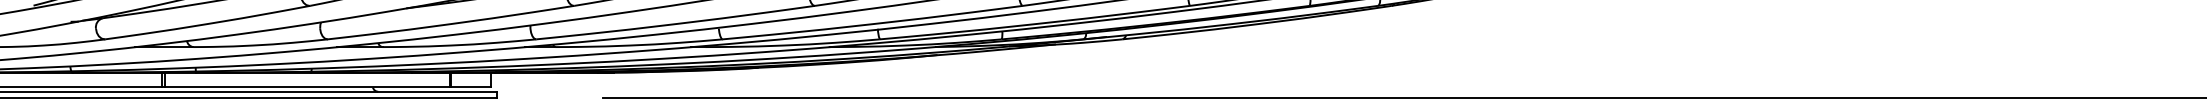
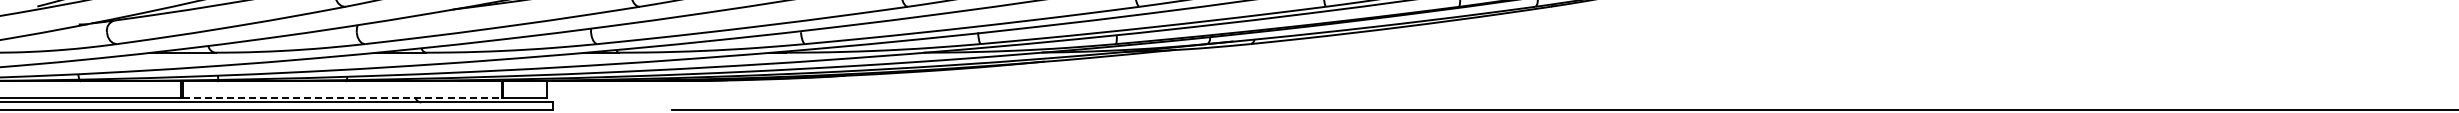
line: (308, 87) -> (343, 97), solid -> dashed

